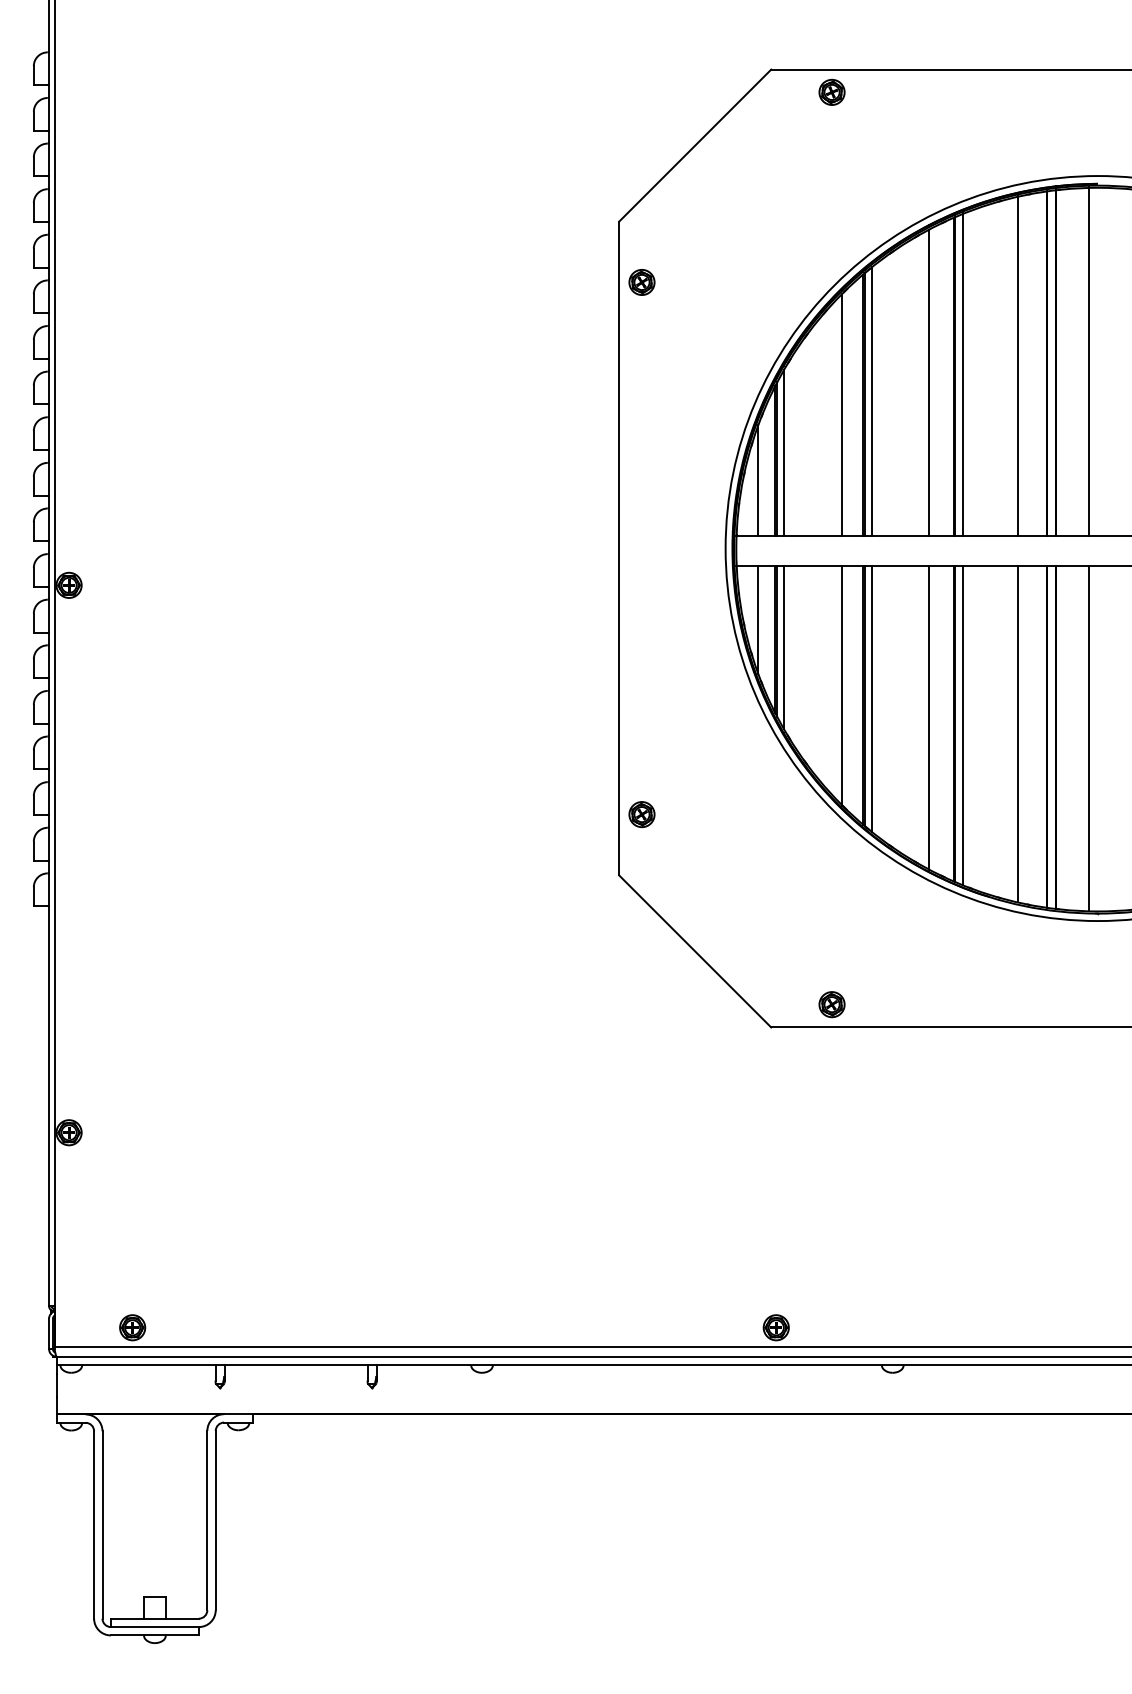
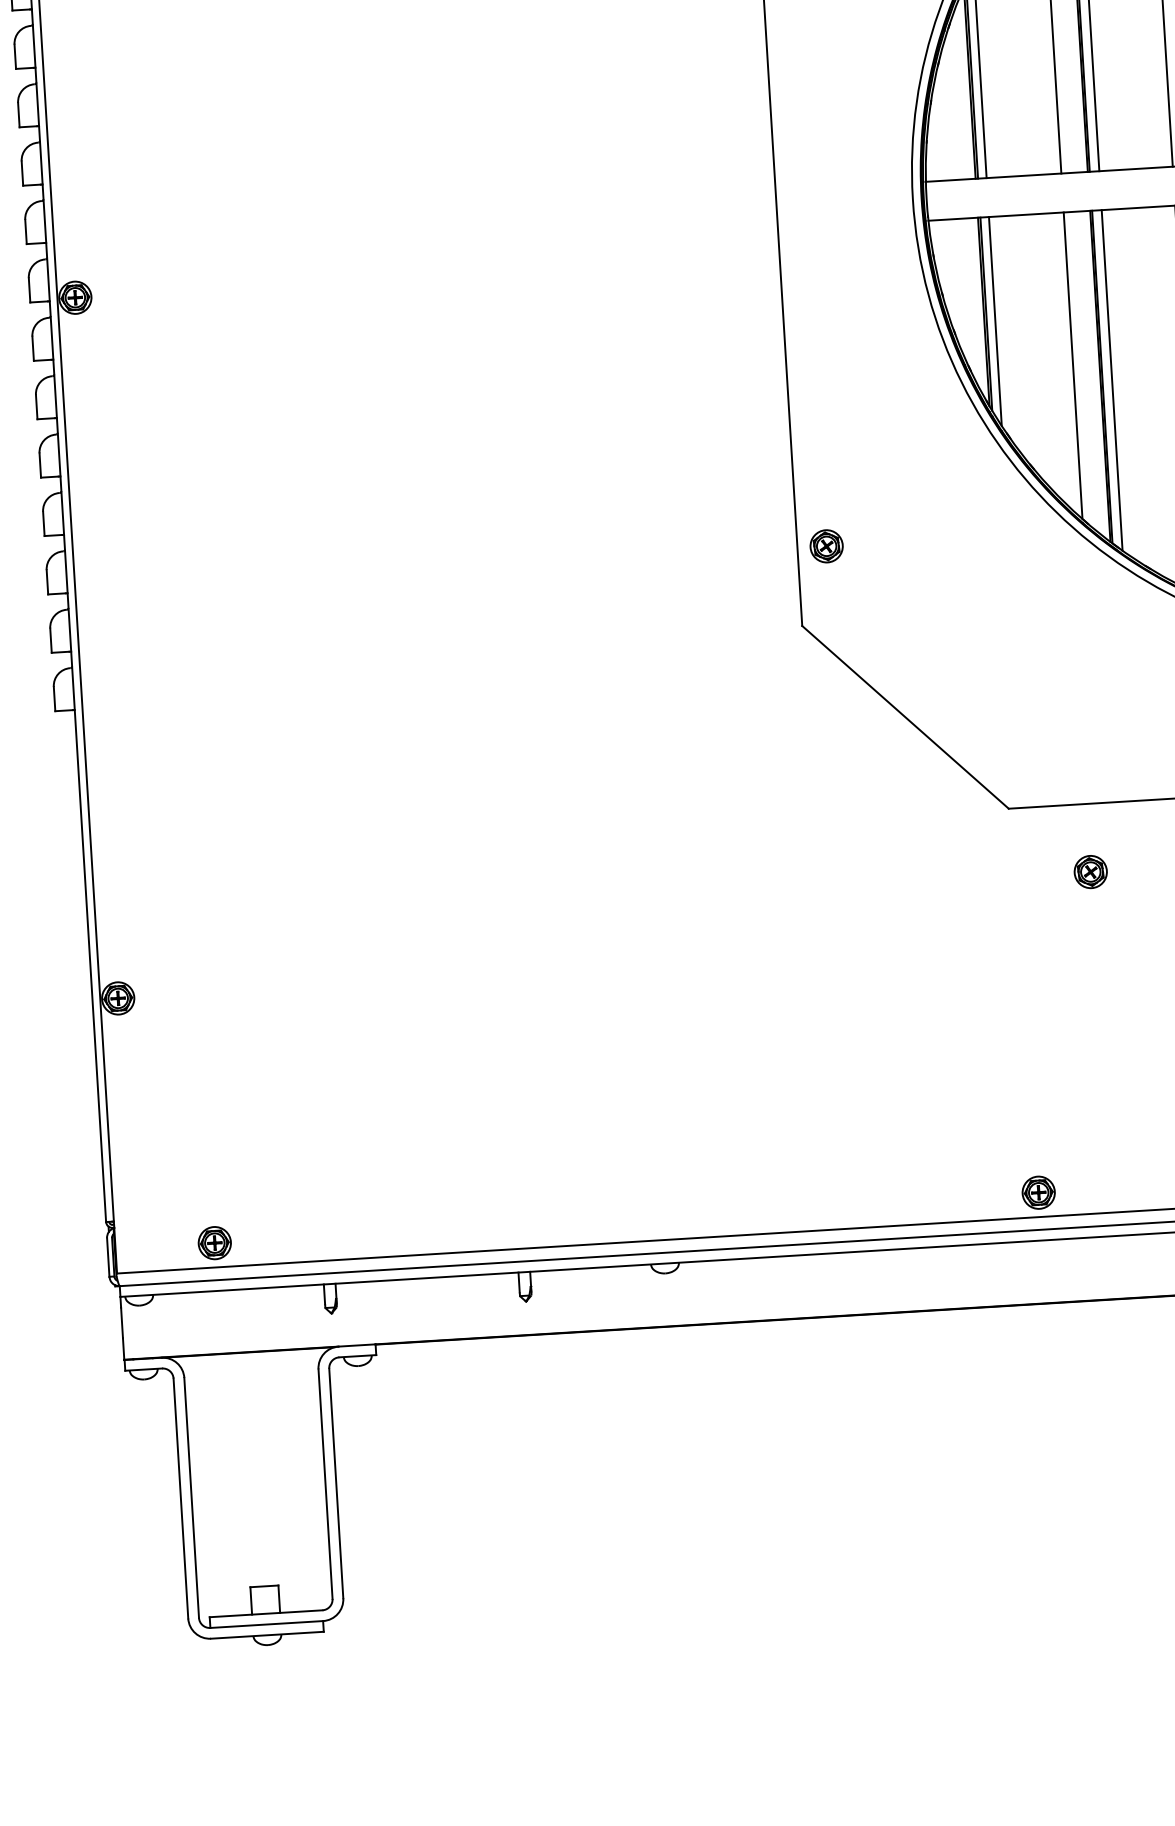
line: (758, 480) -> (949, 109), removed
line: (758, 619) -> (960, 287), removed
part: (831, 1004) -> (1090, 871), moved

